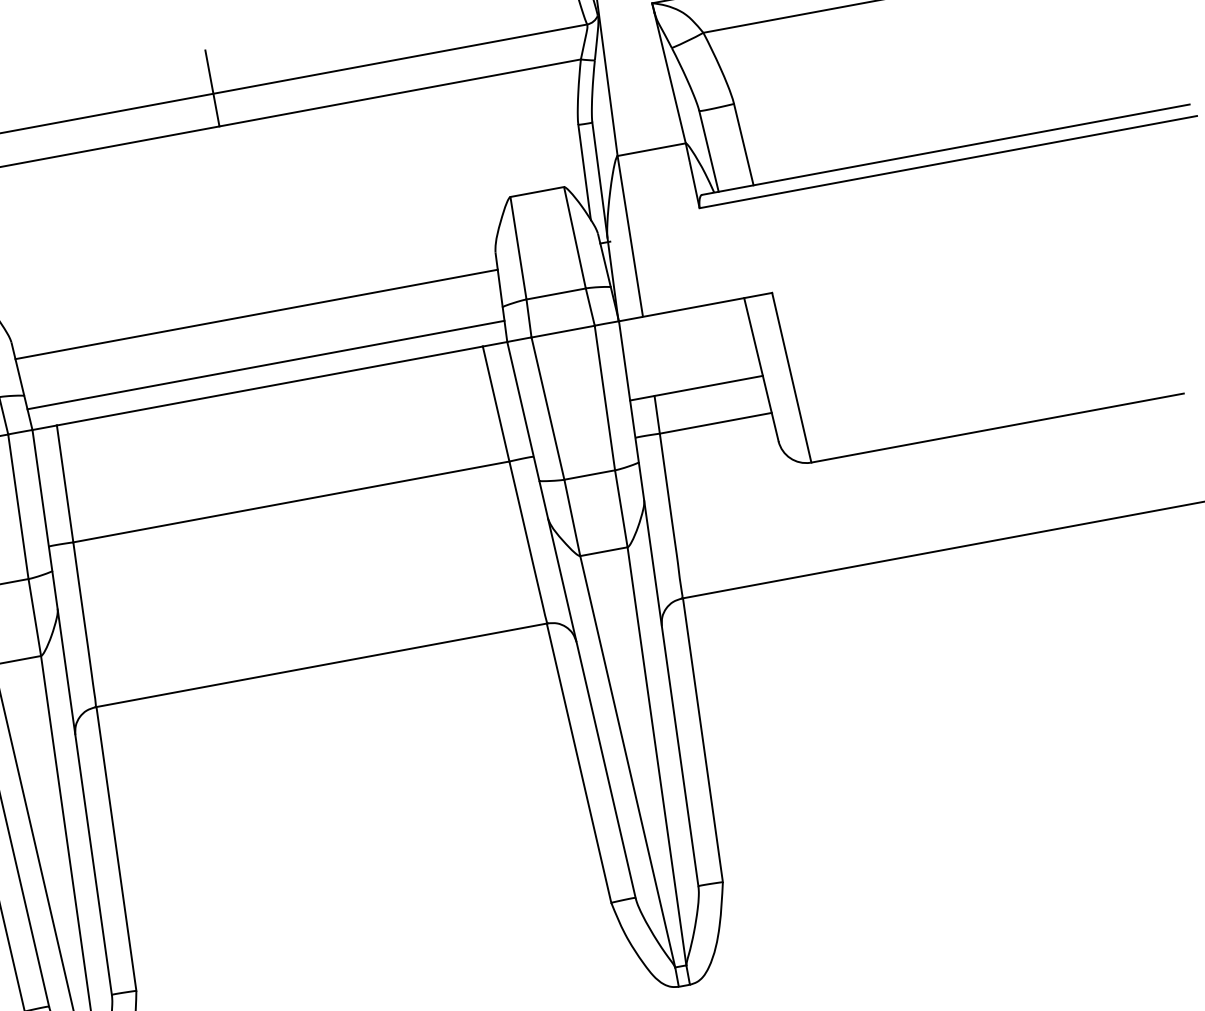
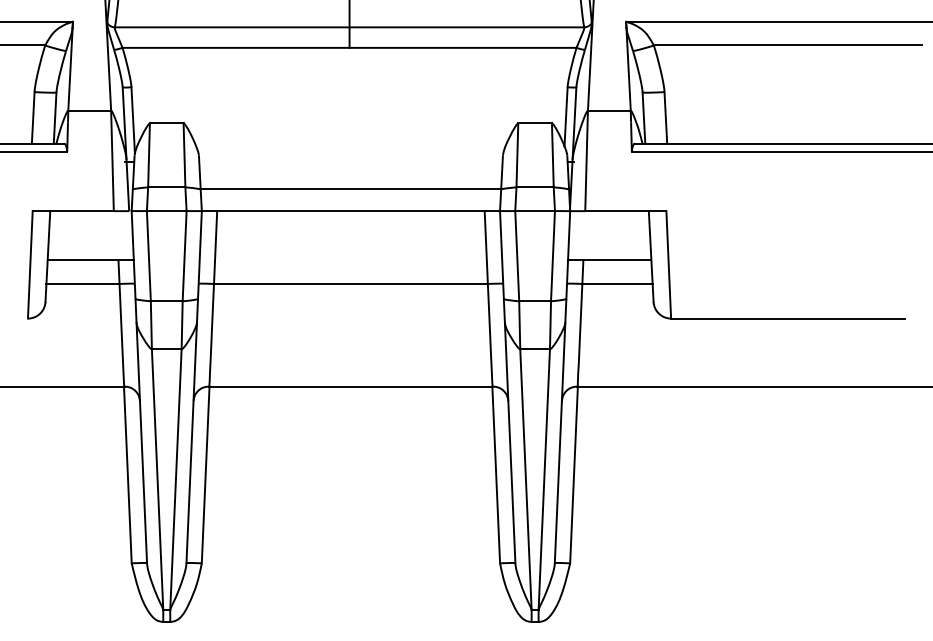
line: (256, 315) -> (350, 189), moved
line: (265, 365) -> (350, 198), removed

